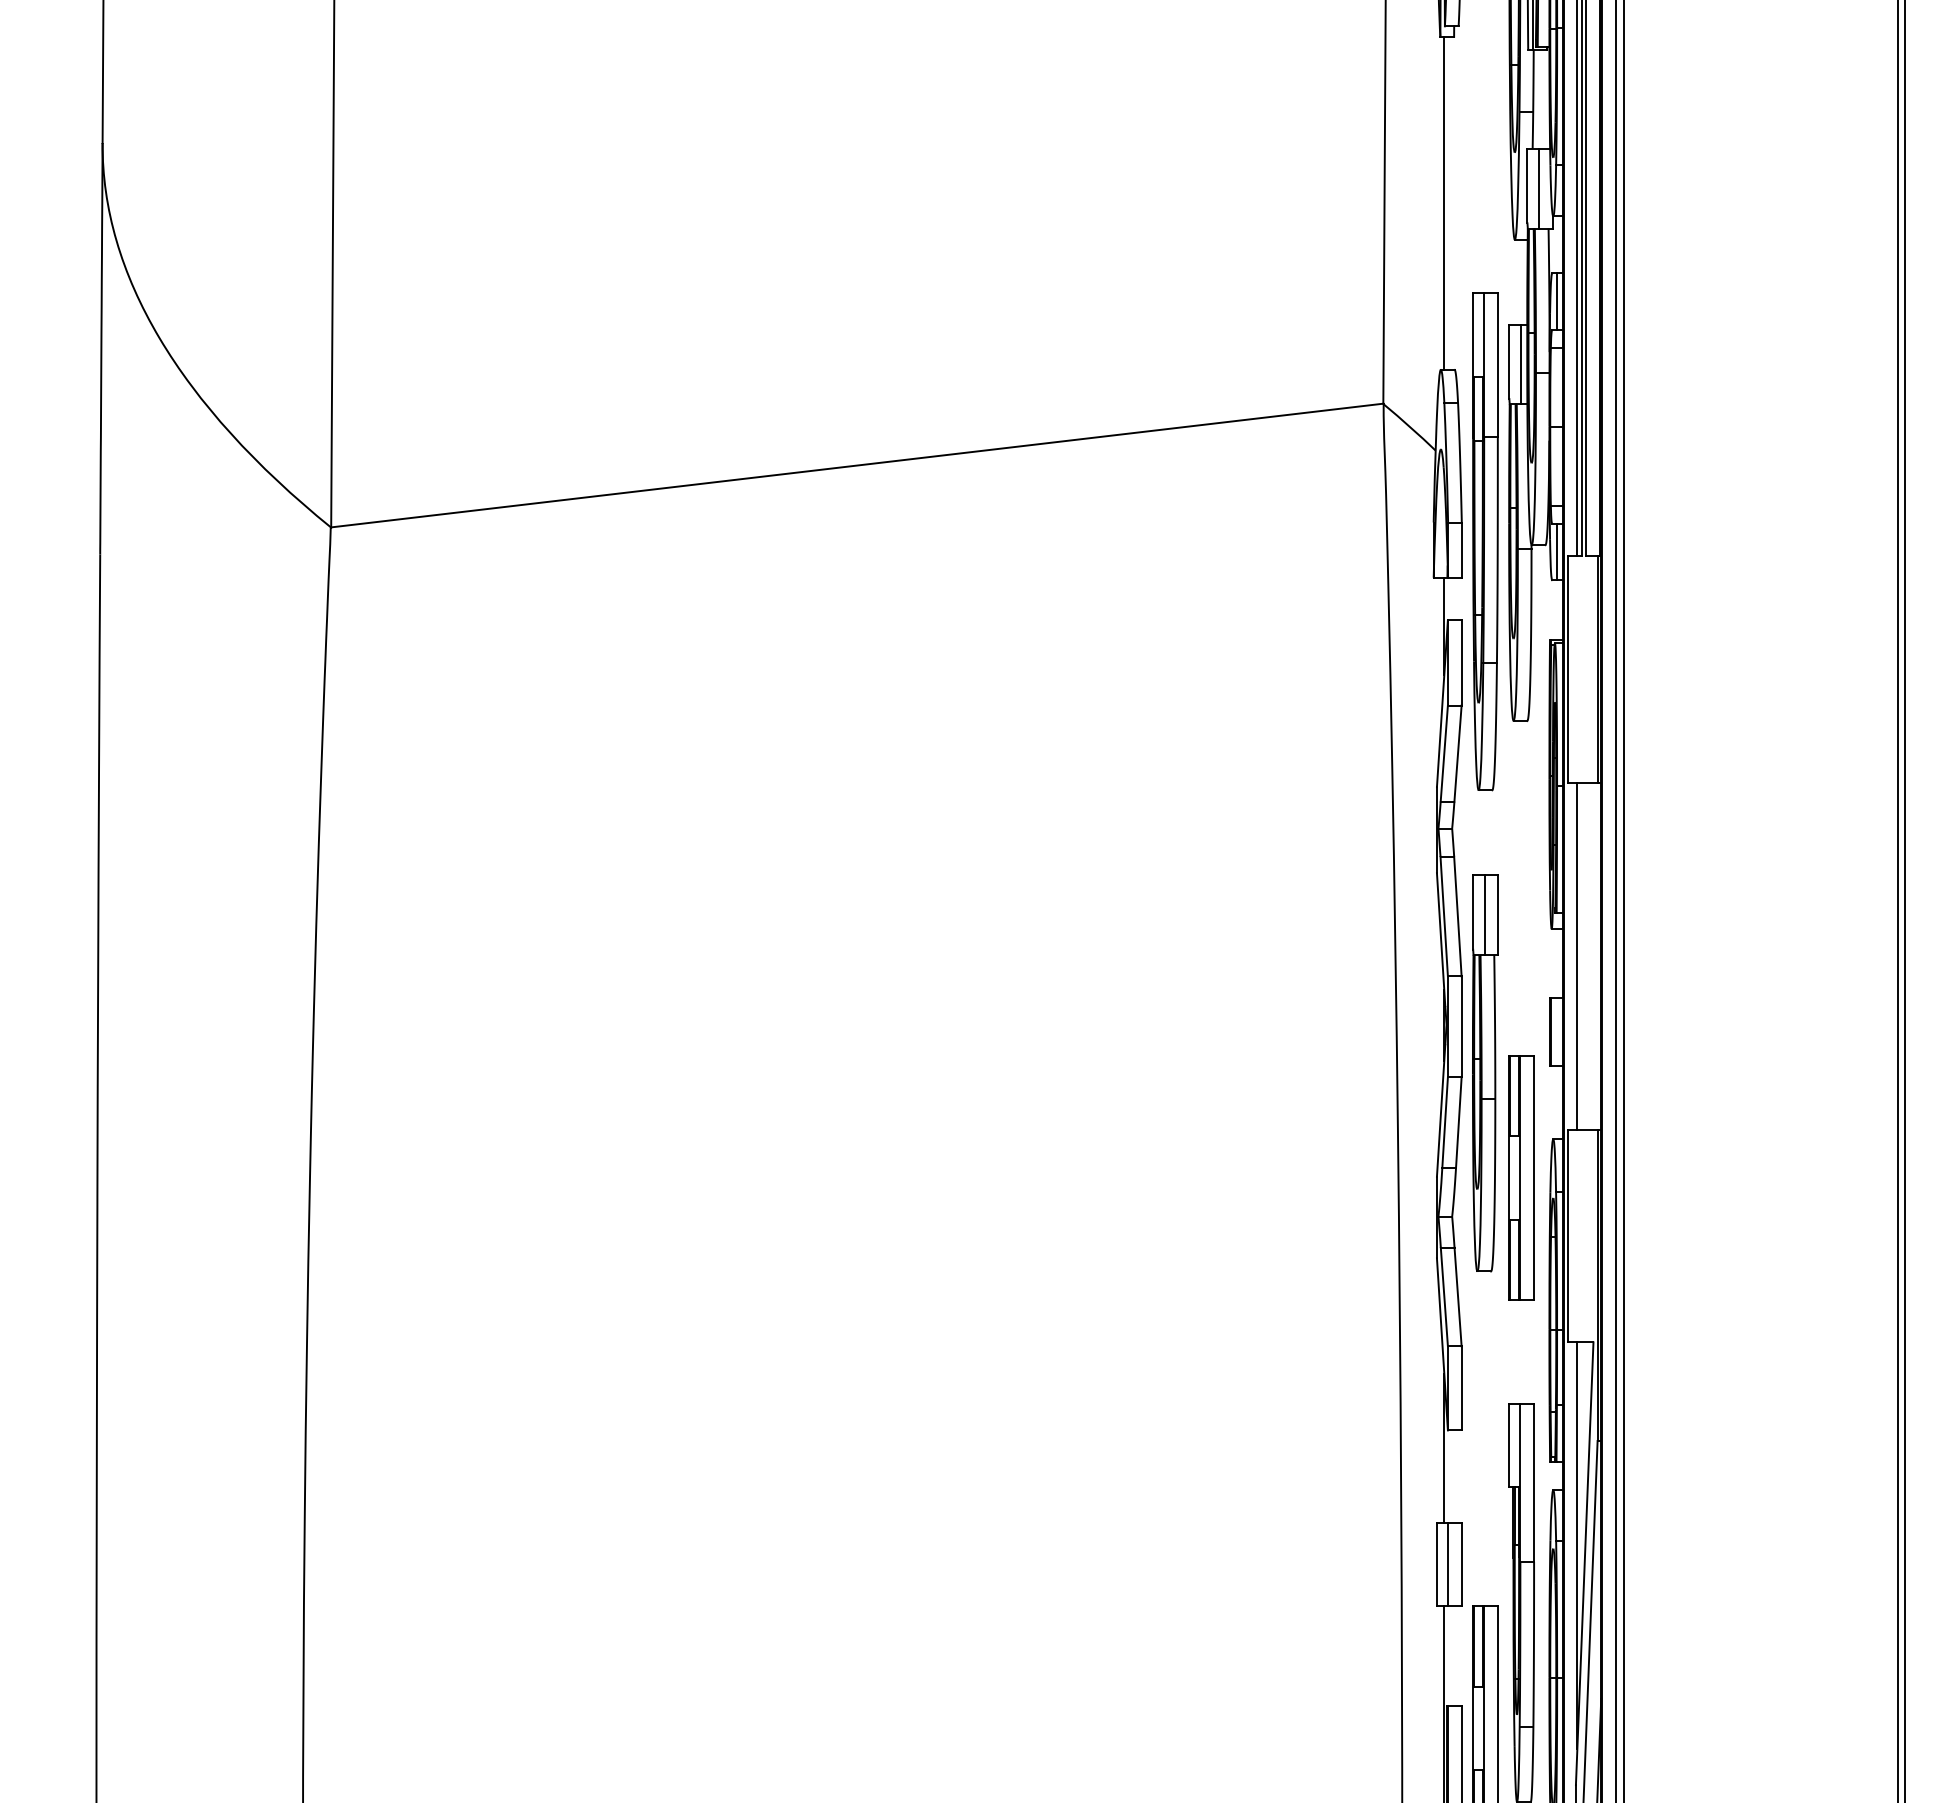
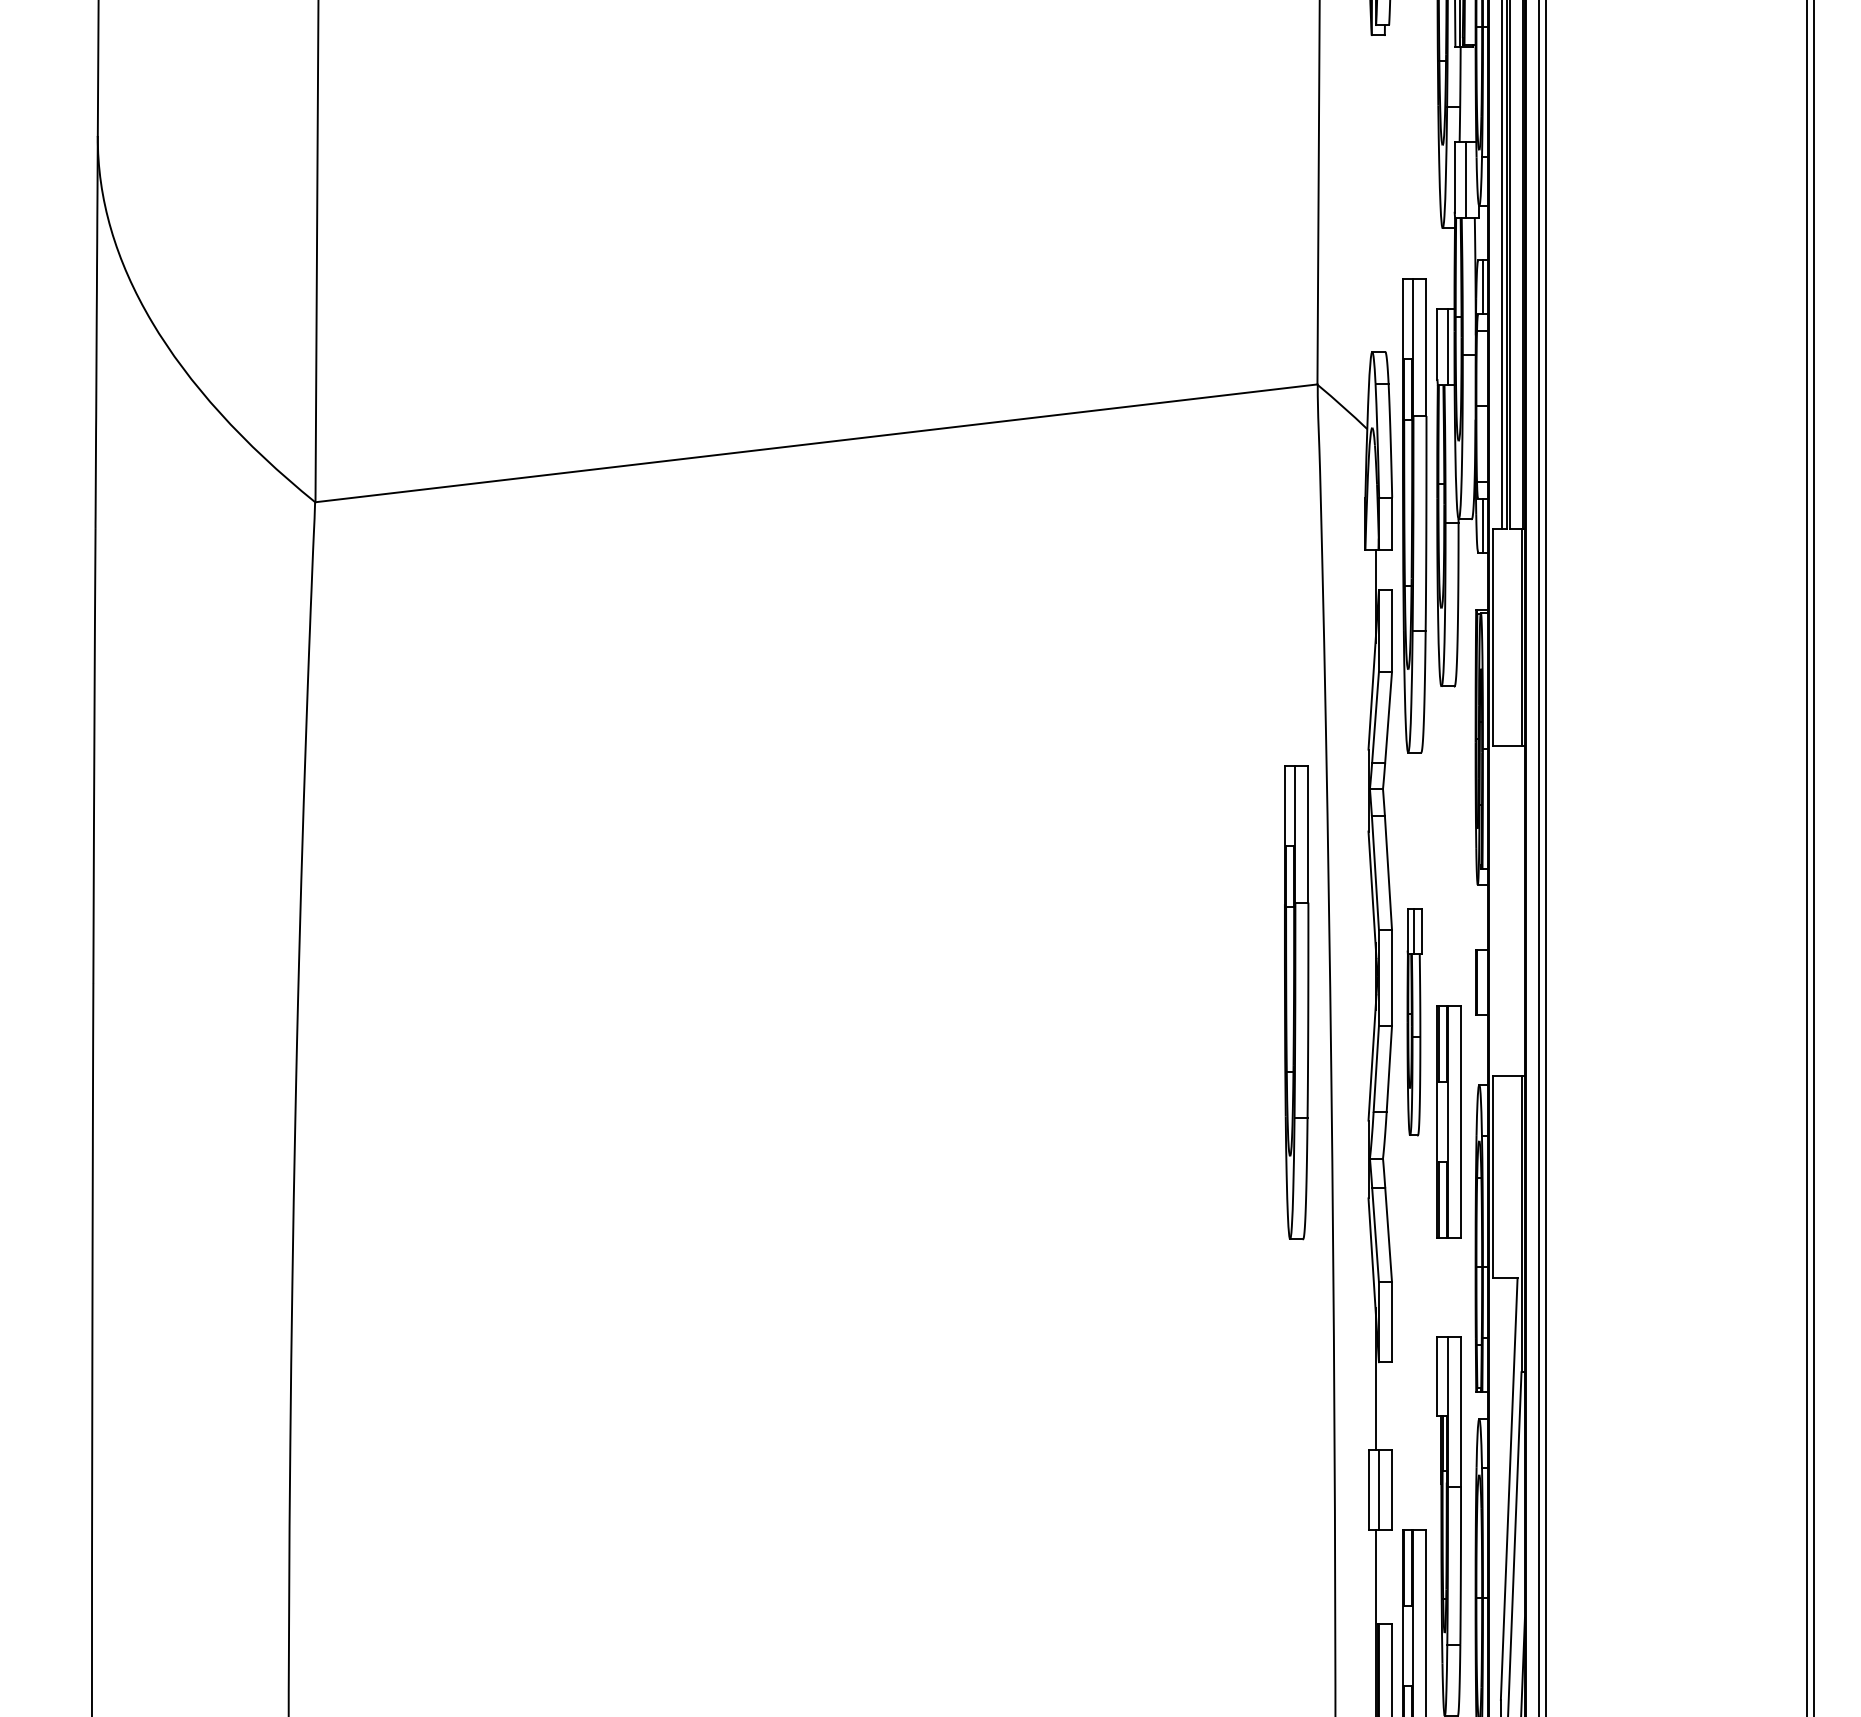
line: (1444, 202) -> (1375, 192), removed
line: (1577, 956) -> (1502, 910), removed
part: (1361, 1052) -> (1296, 1002), added
part: (1485, 1073) -> (1414, 1022), size x0.6
line: (1577, 1545) -> (1502, 1471), removed

